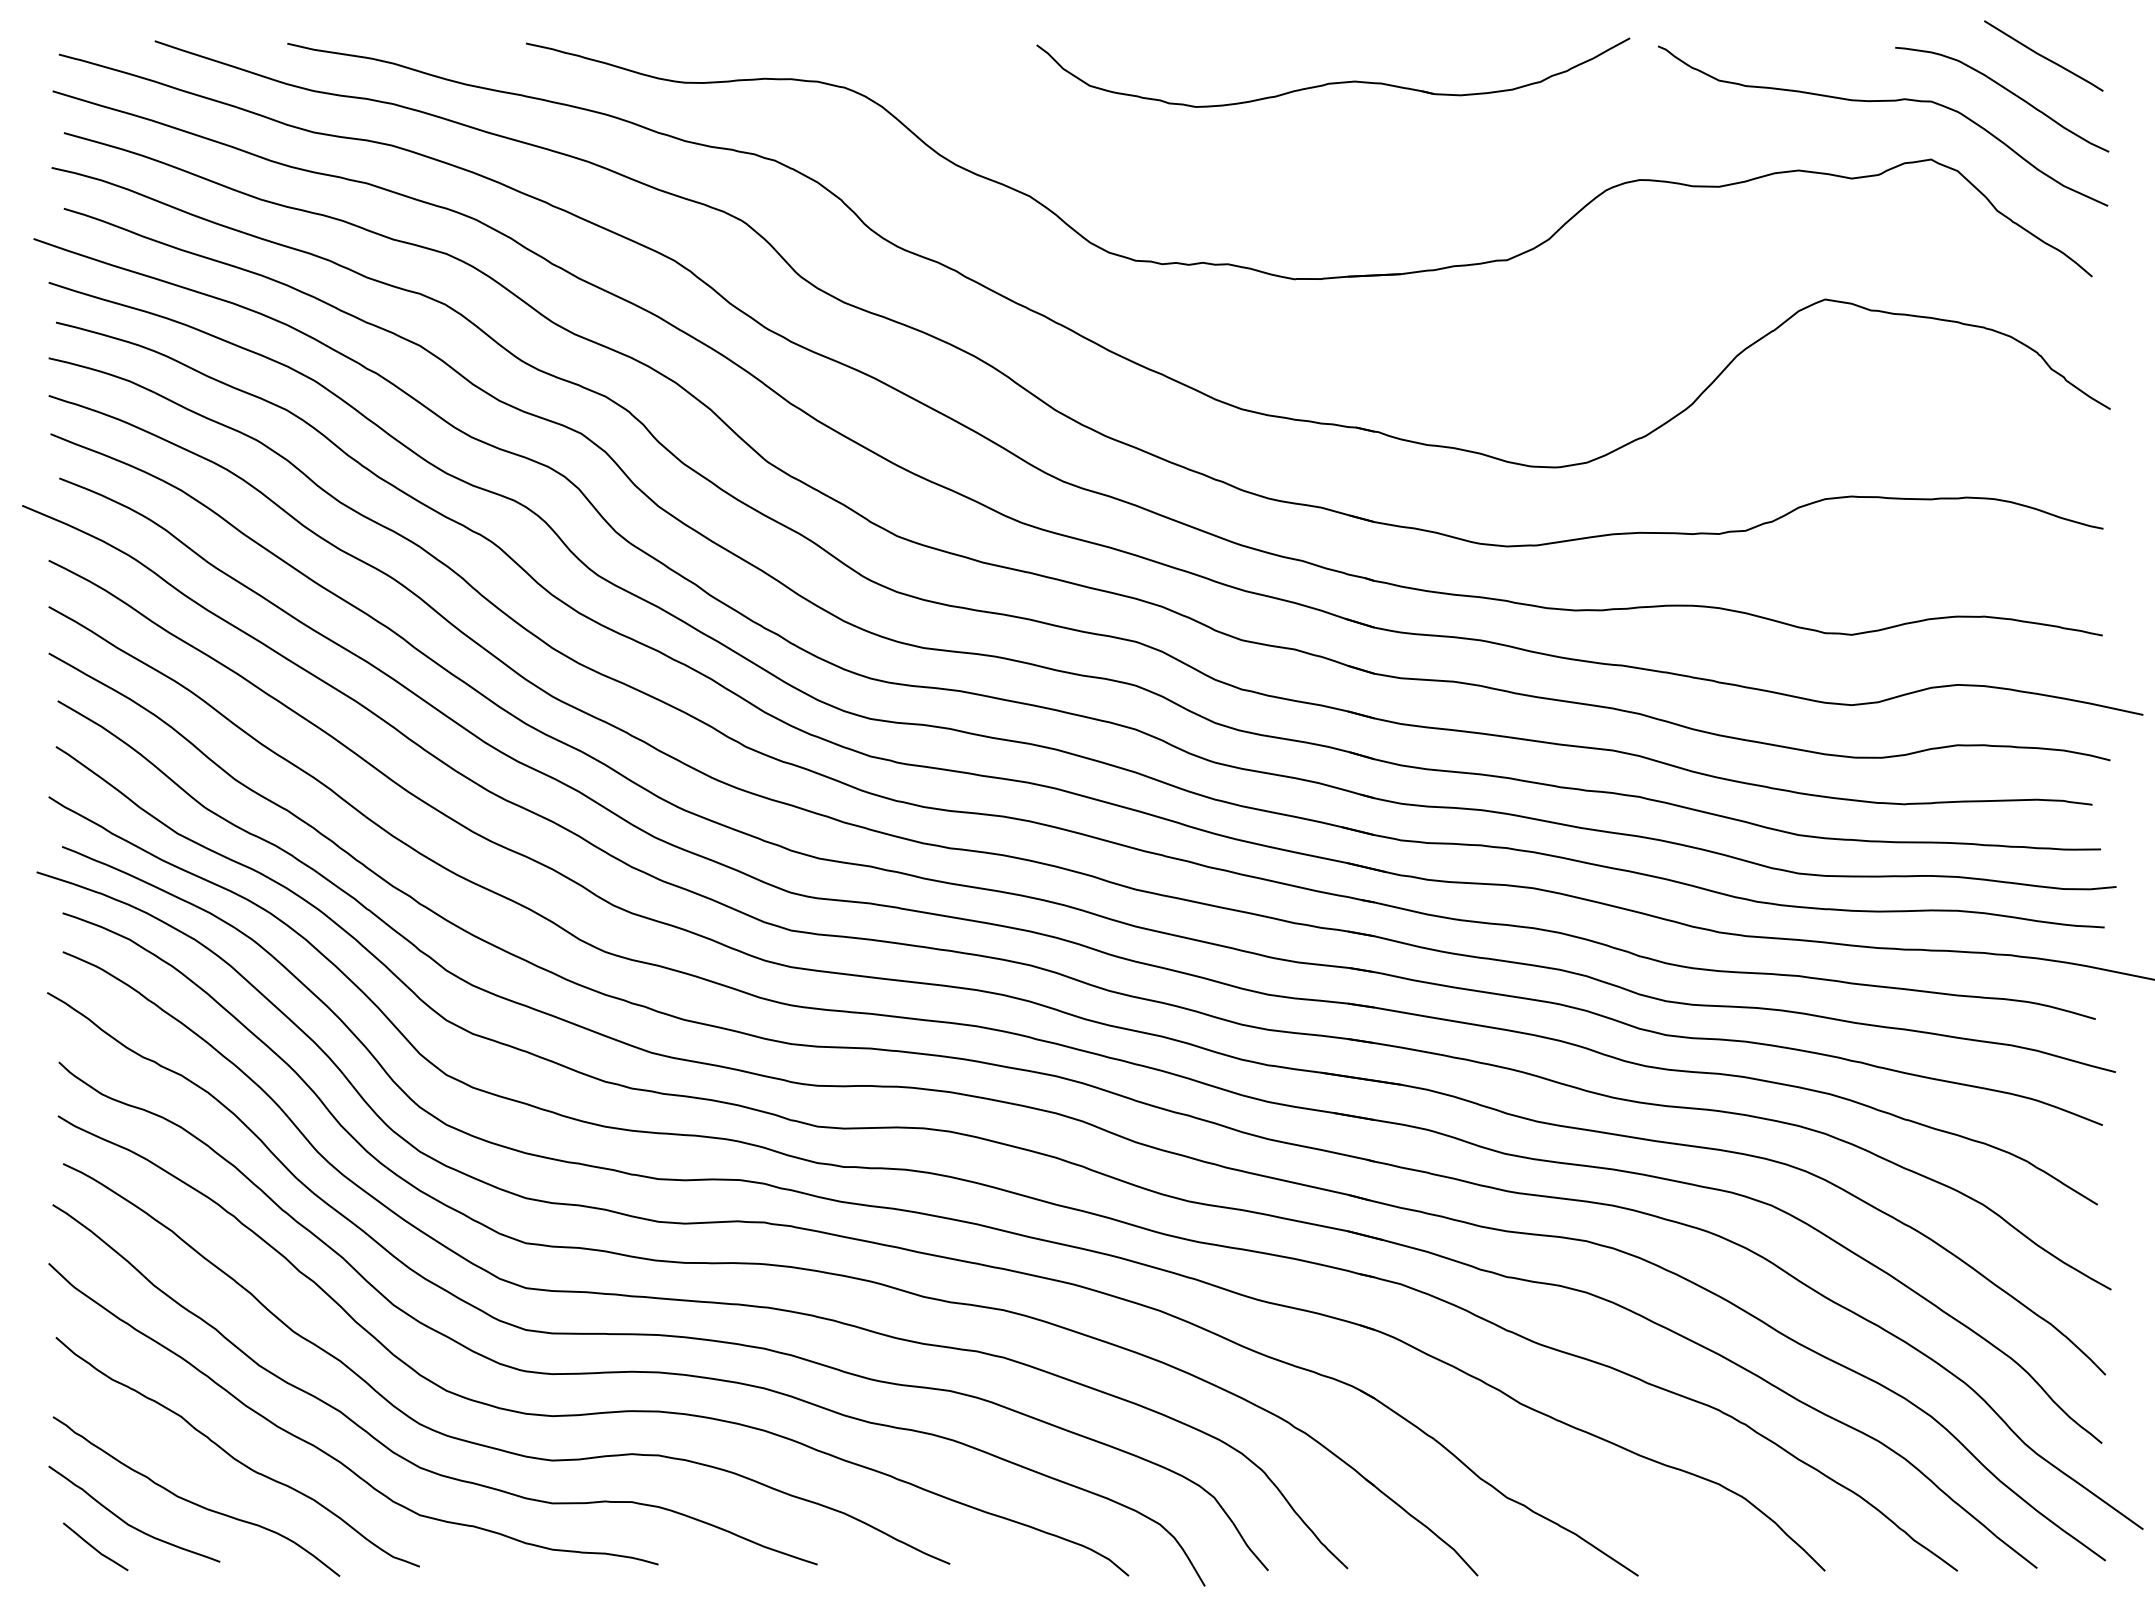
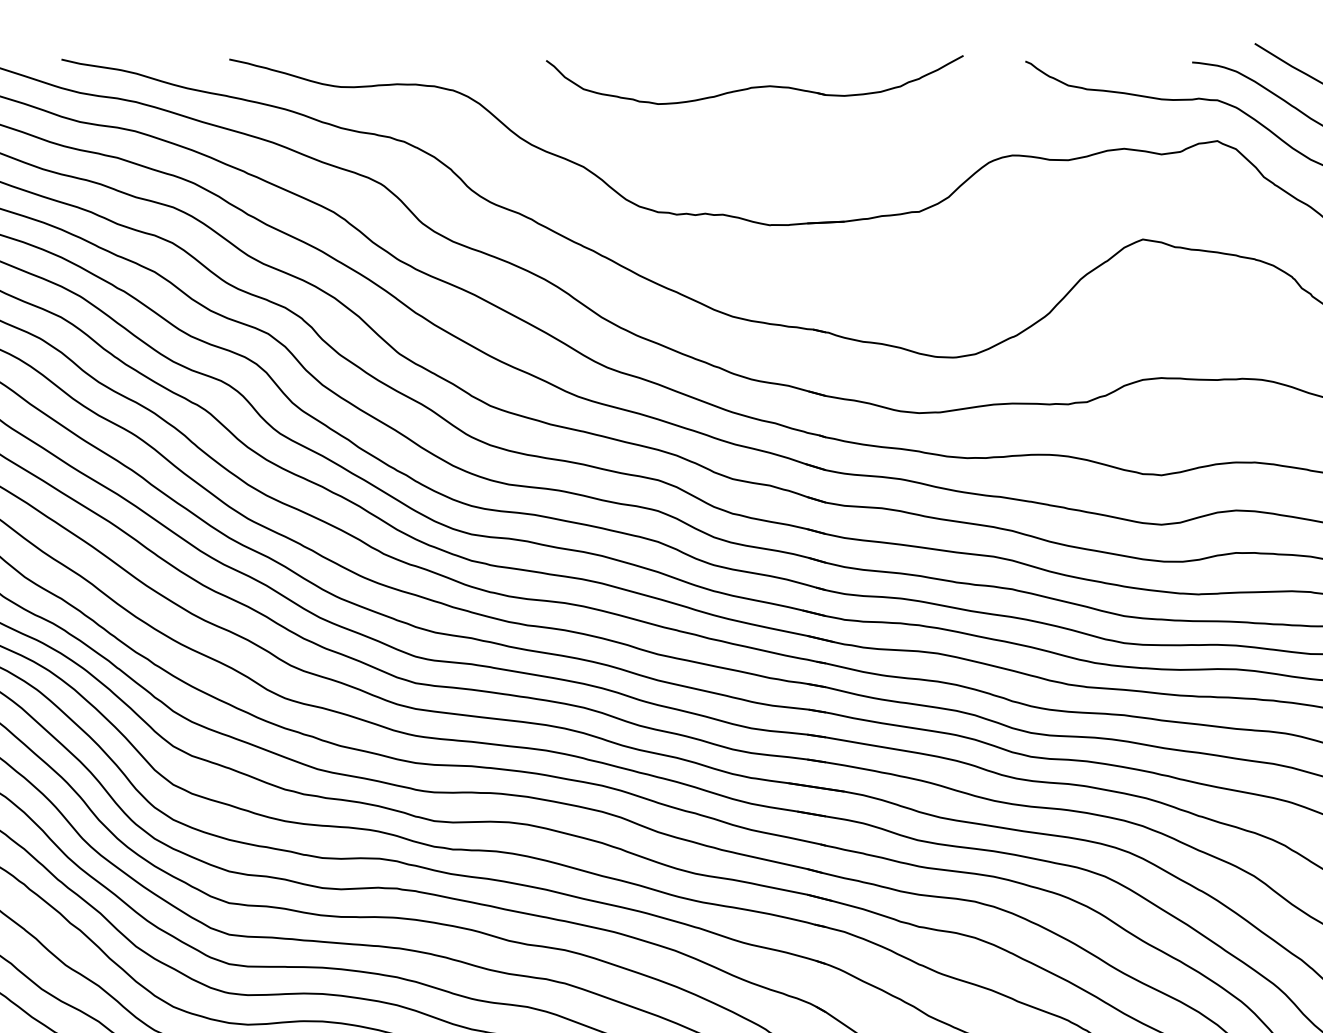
part: (1333, 82) -> (754, 86), moved

